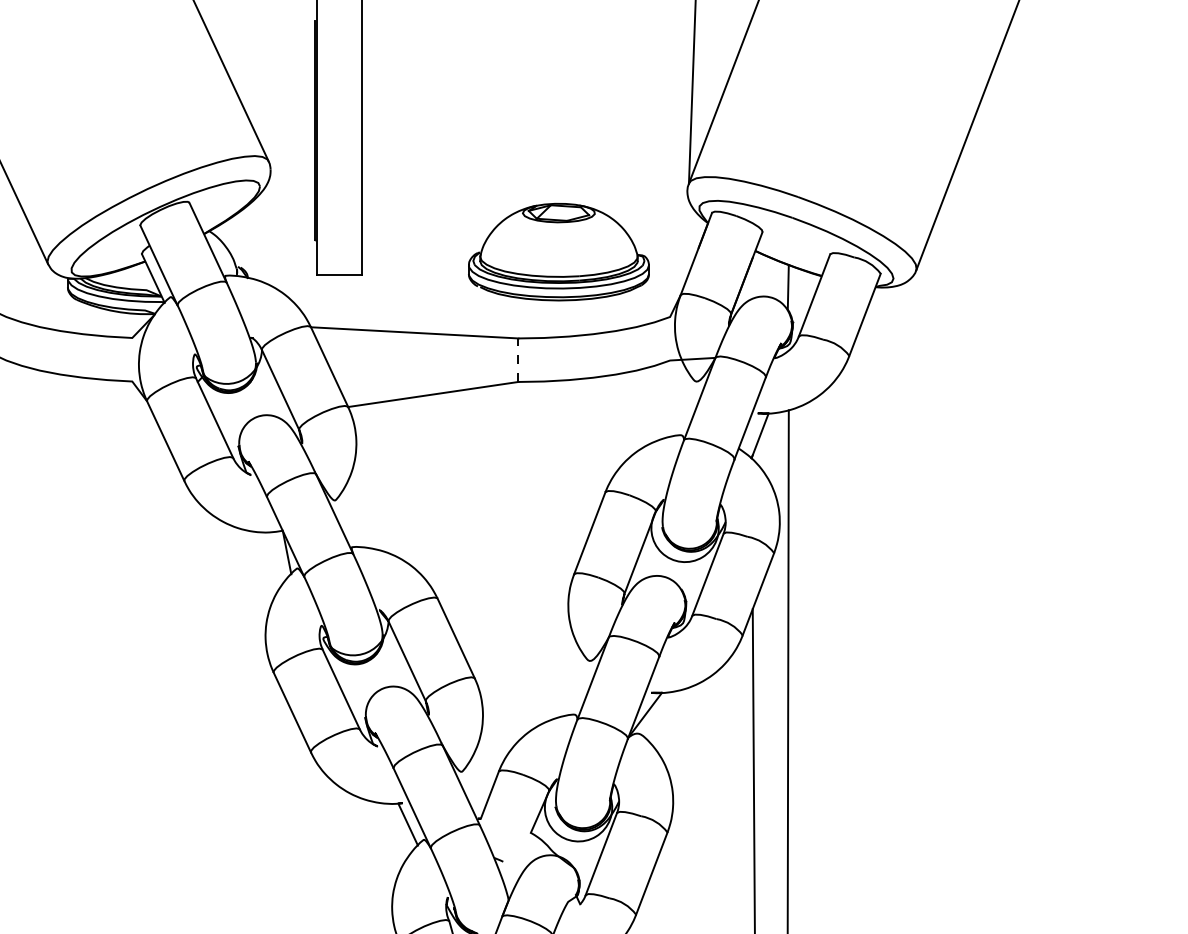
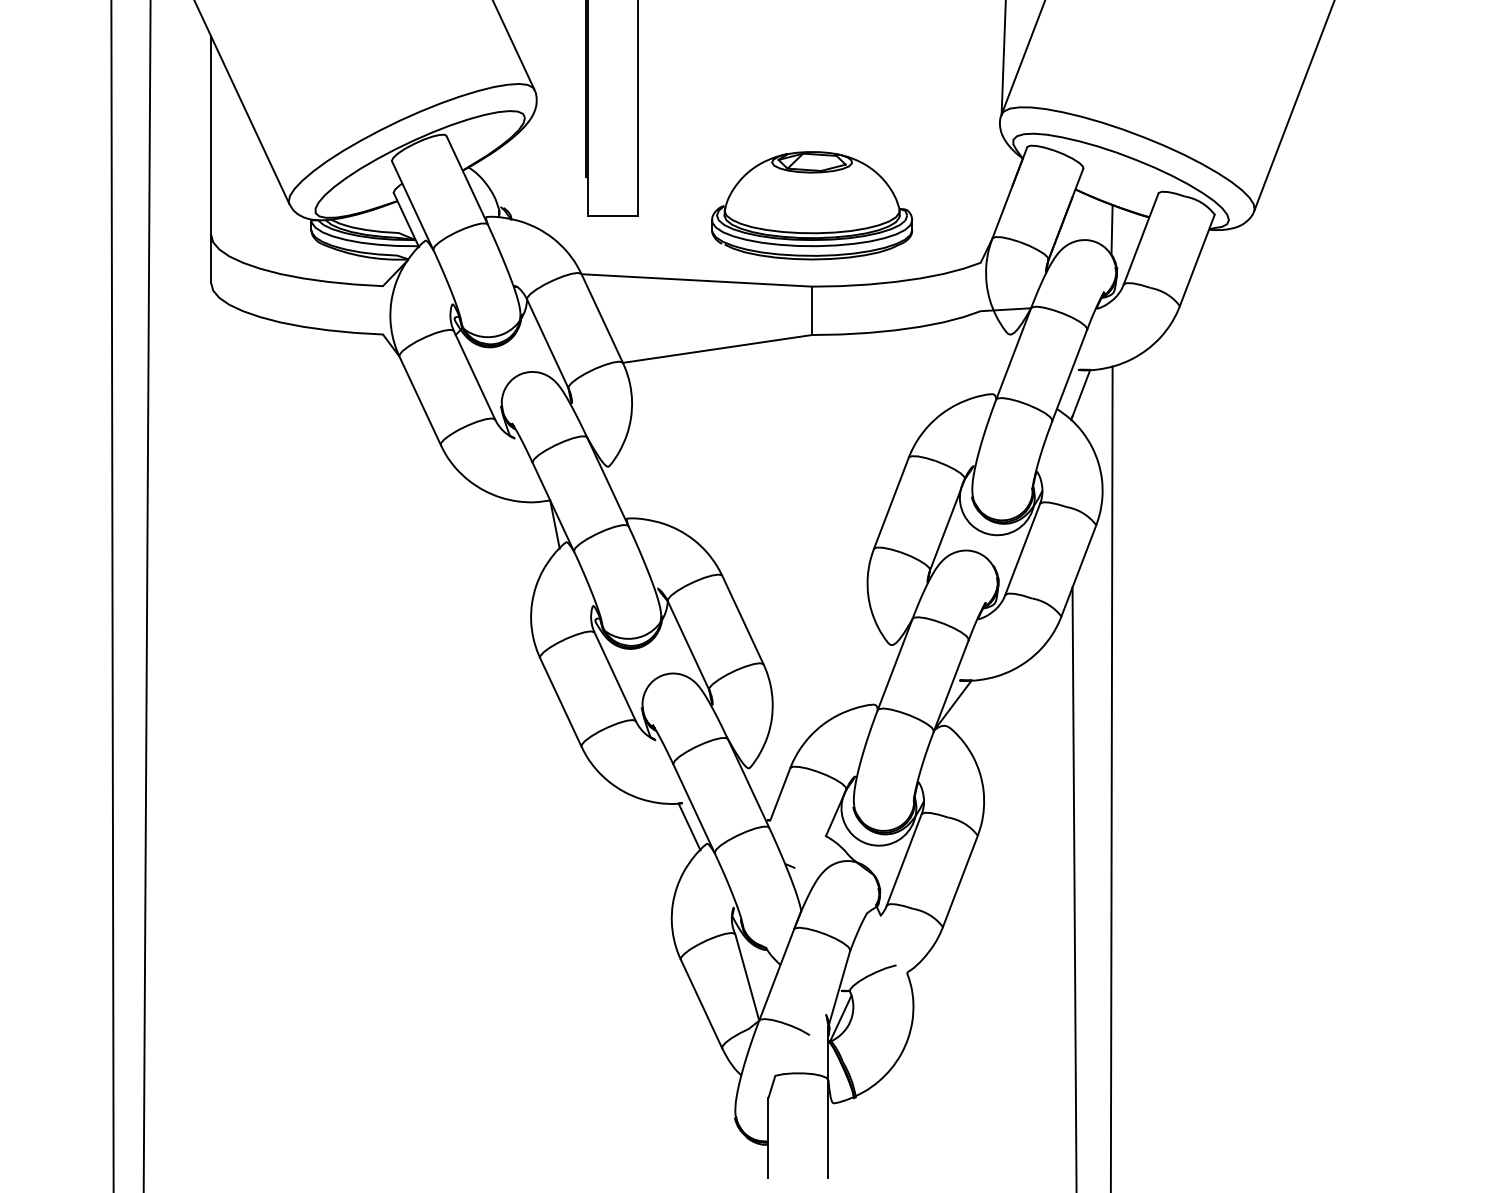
part: (559, 251) -> (812, 205), moved
line: (518, 359) -> (812, 310), dashed -> solid

